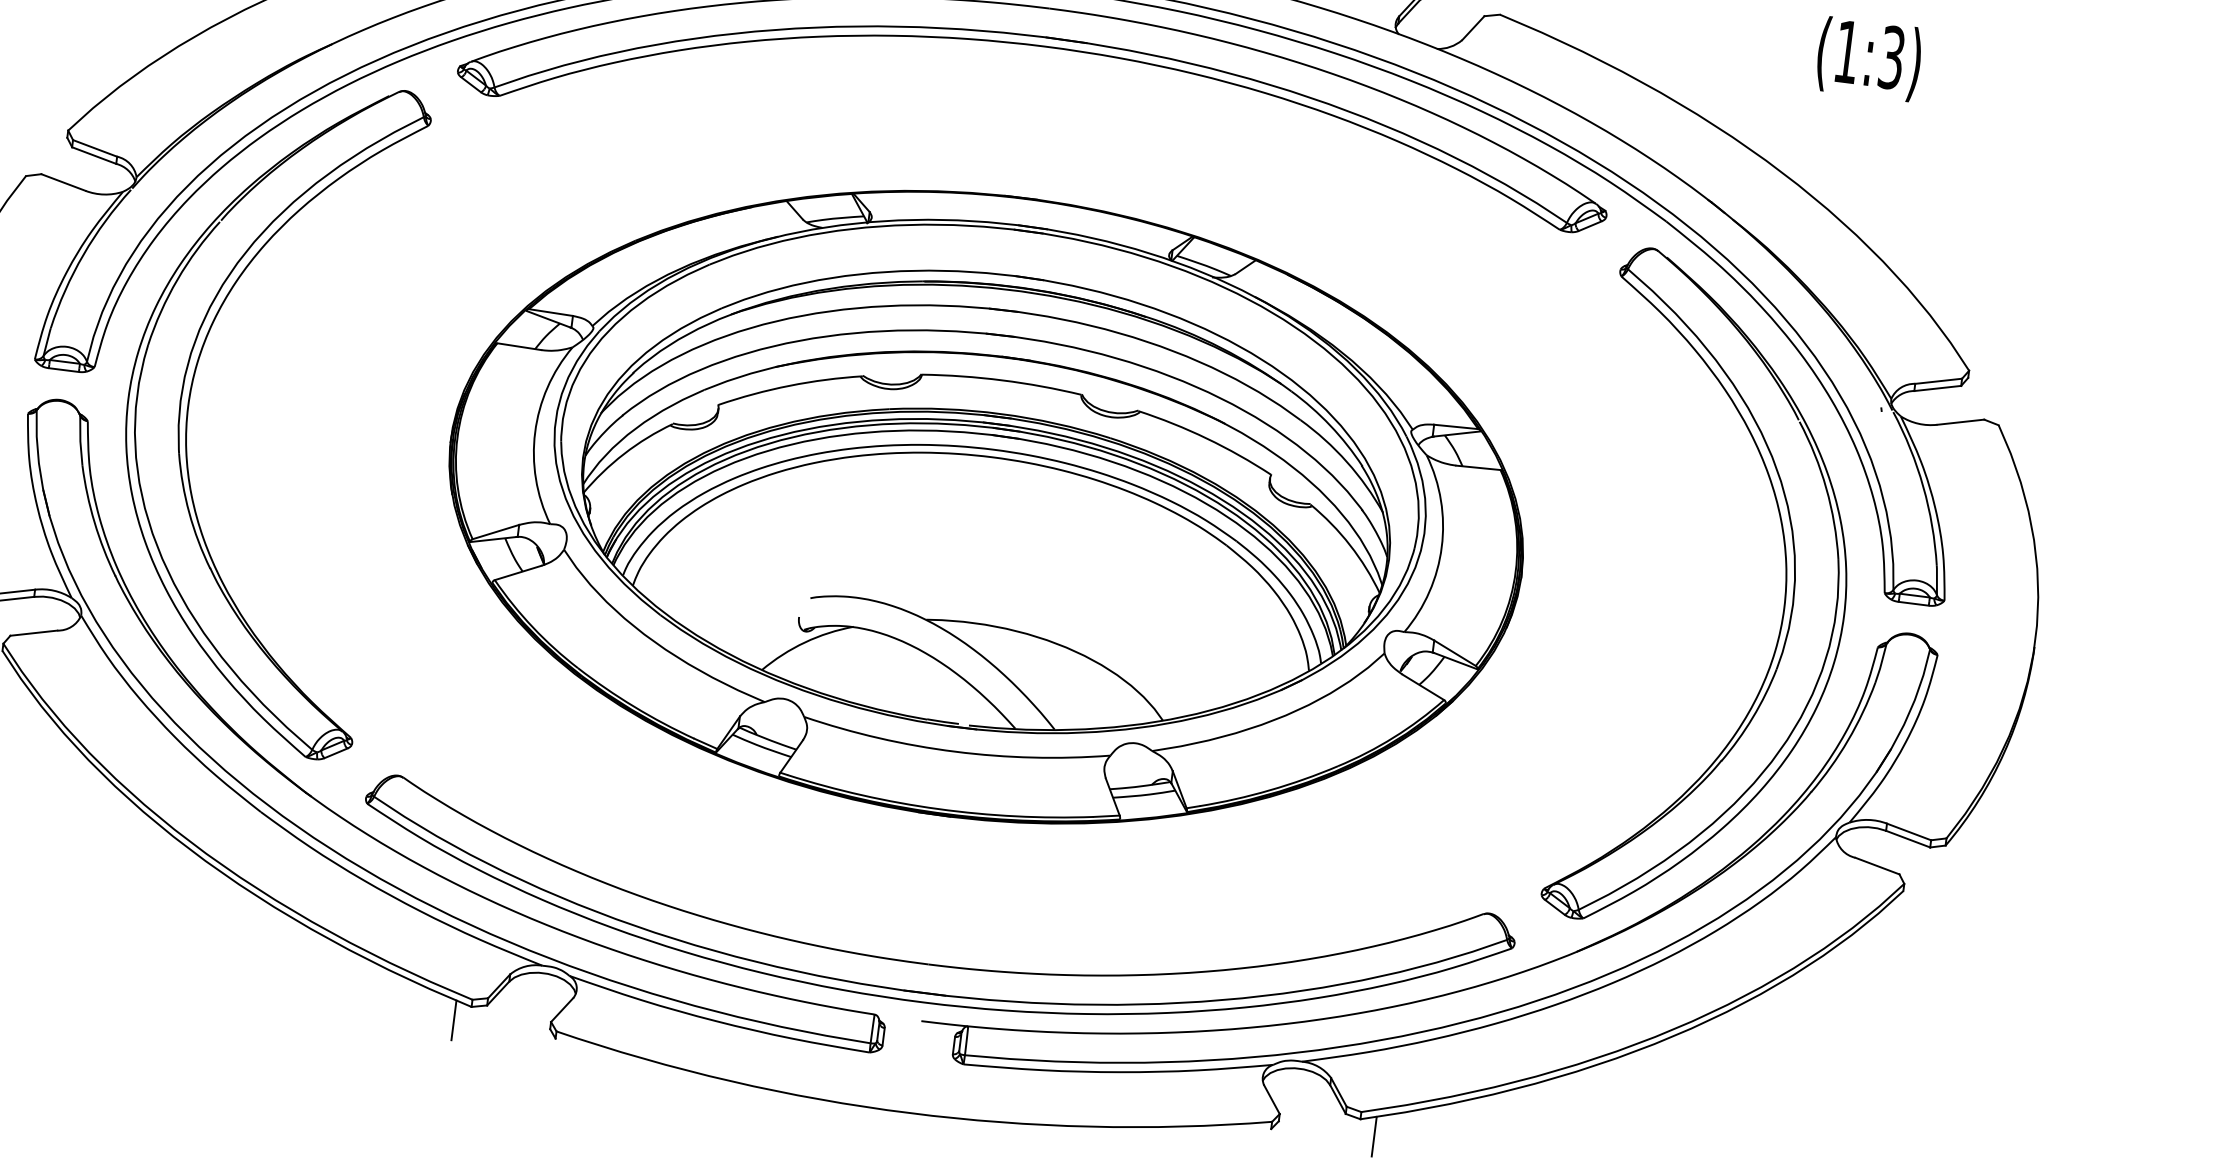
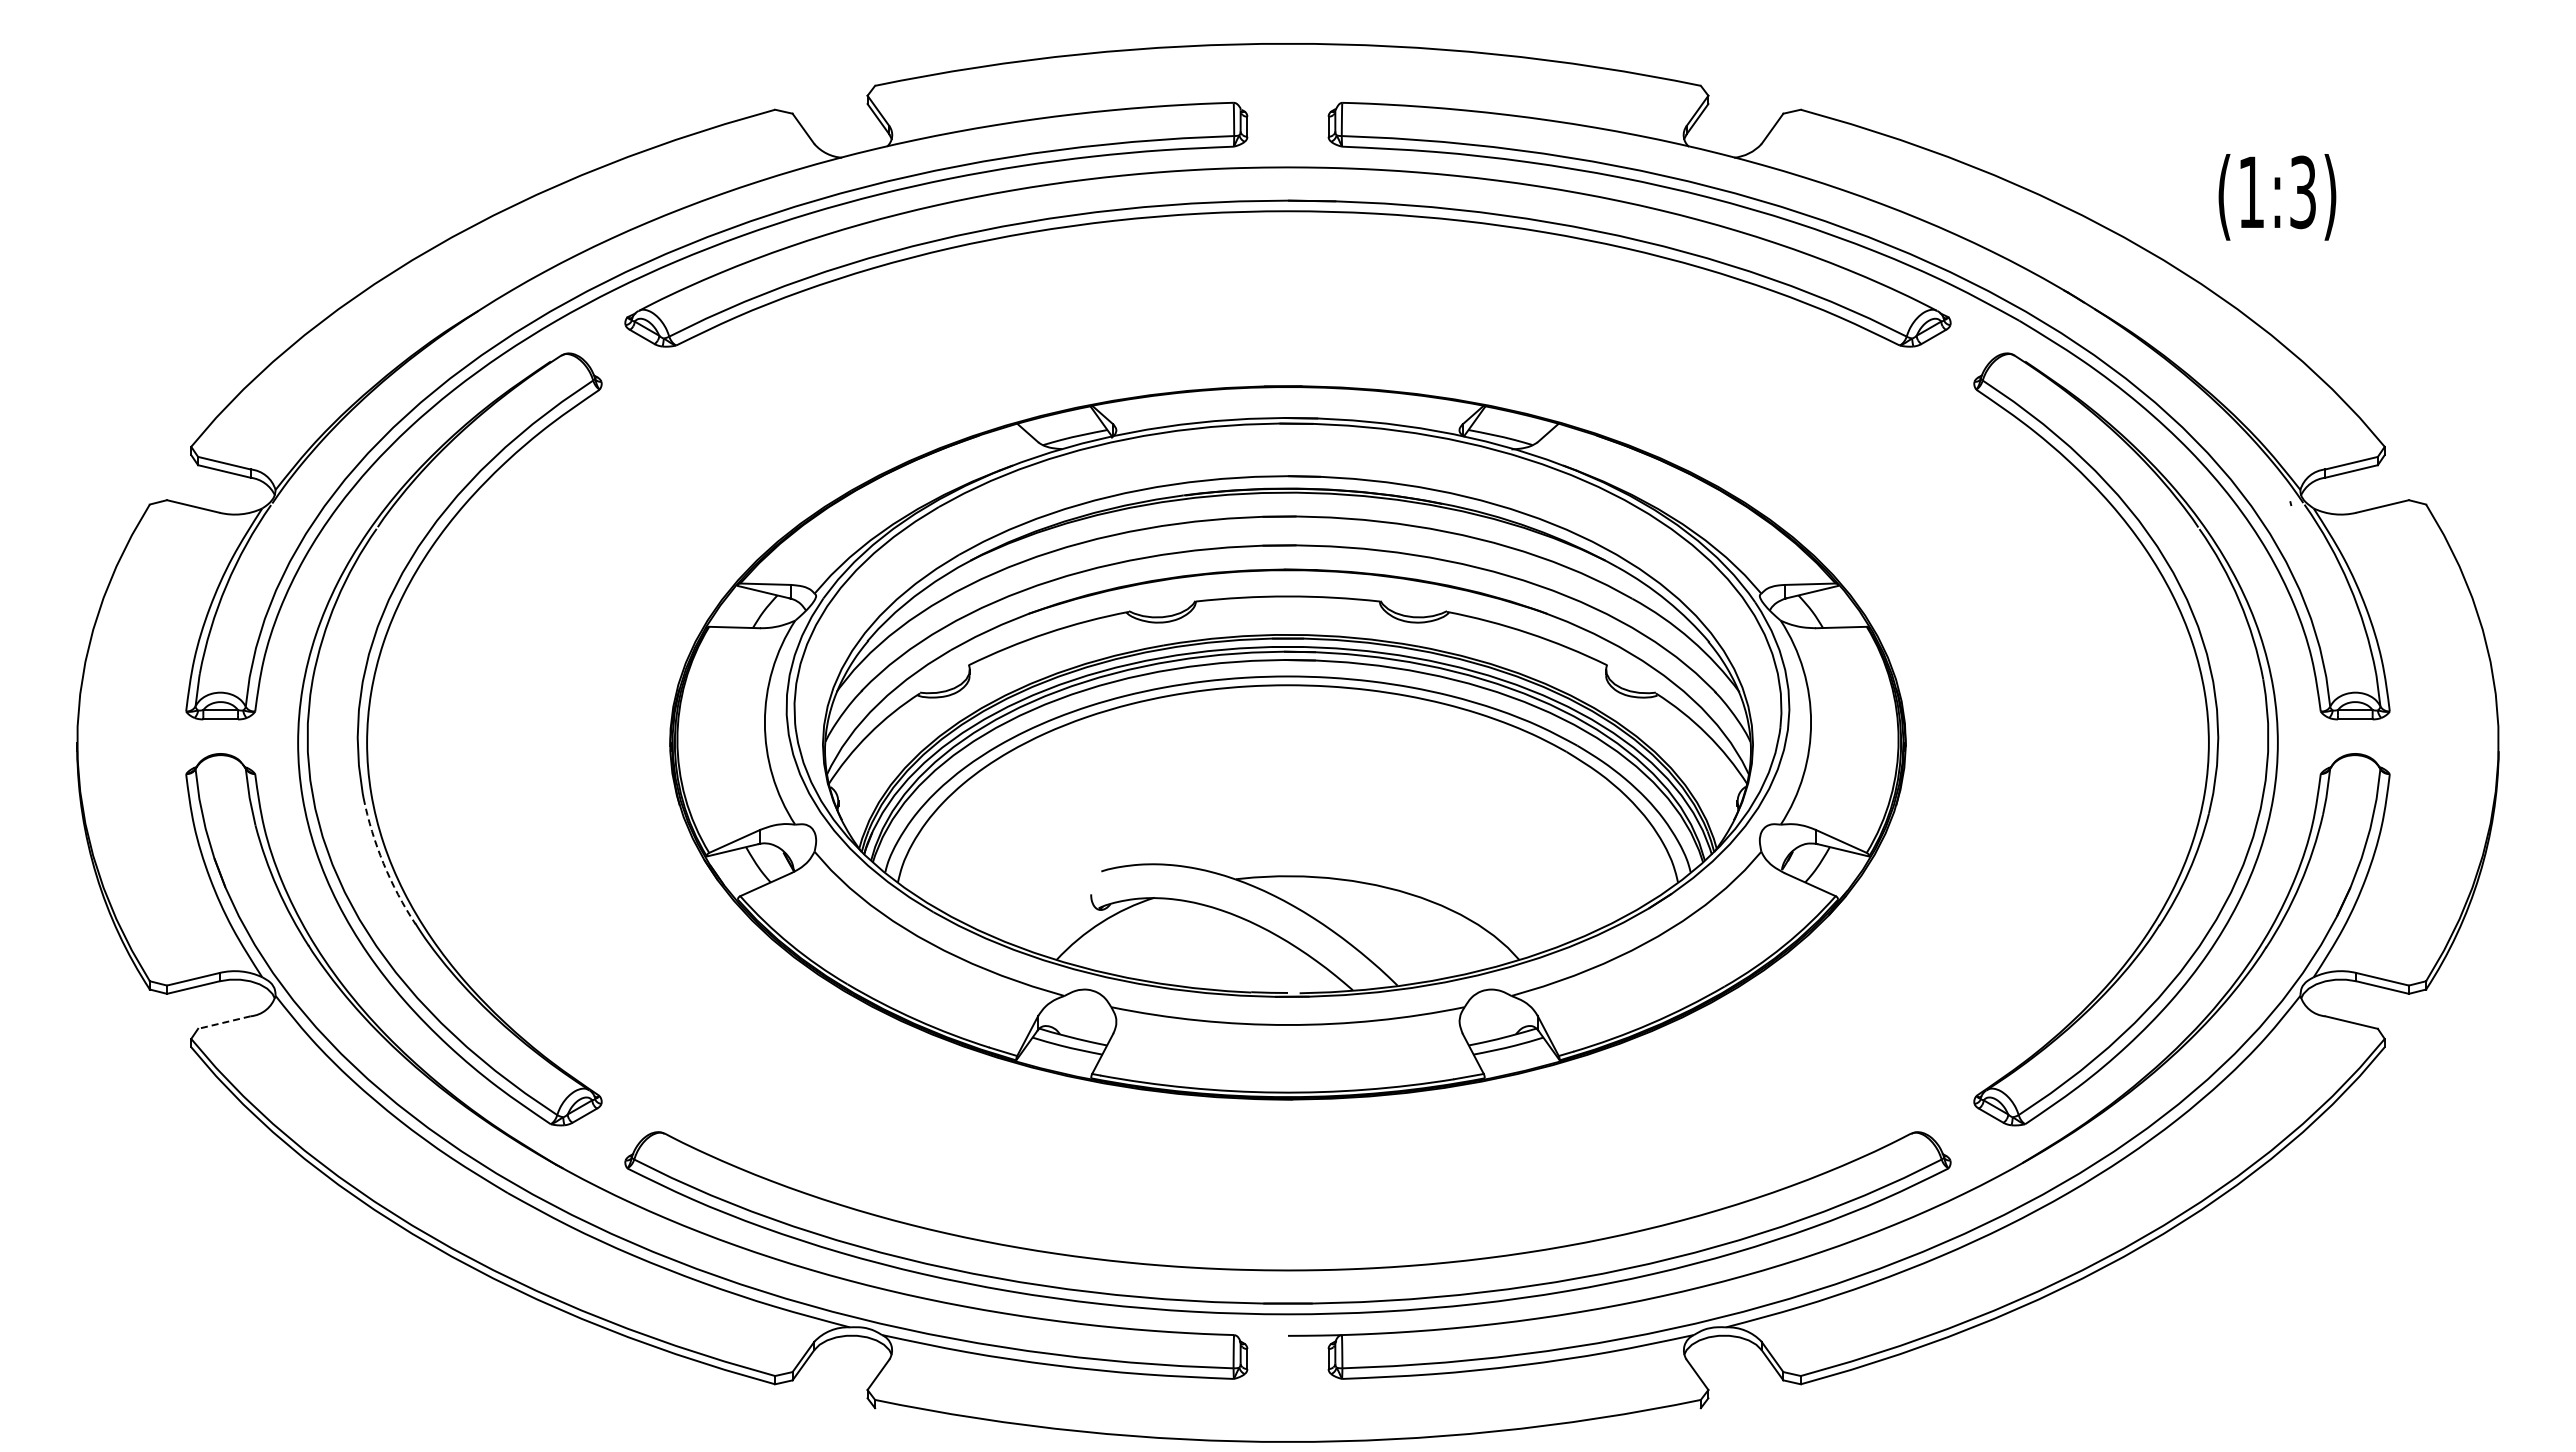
text: (1869, 59) -> (2277, 197), moved
arc: (189, 512) -> (383, 863), solid -> dashed
line: (34, 633) -> (224, 1022), solid -> dashed
line: (454, 1019) -> (757, 1401), removed
line: (1373, 1136) -> (1818, 1401), removed

